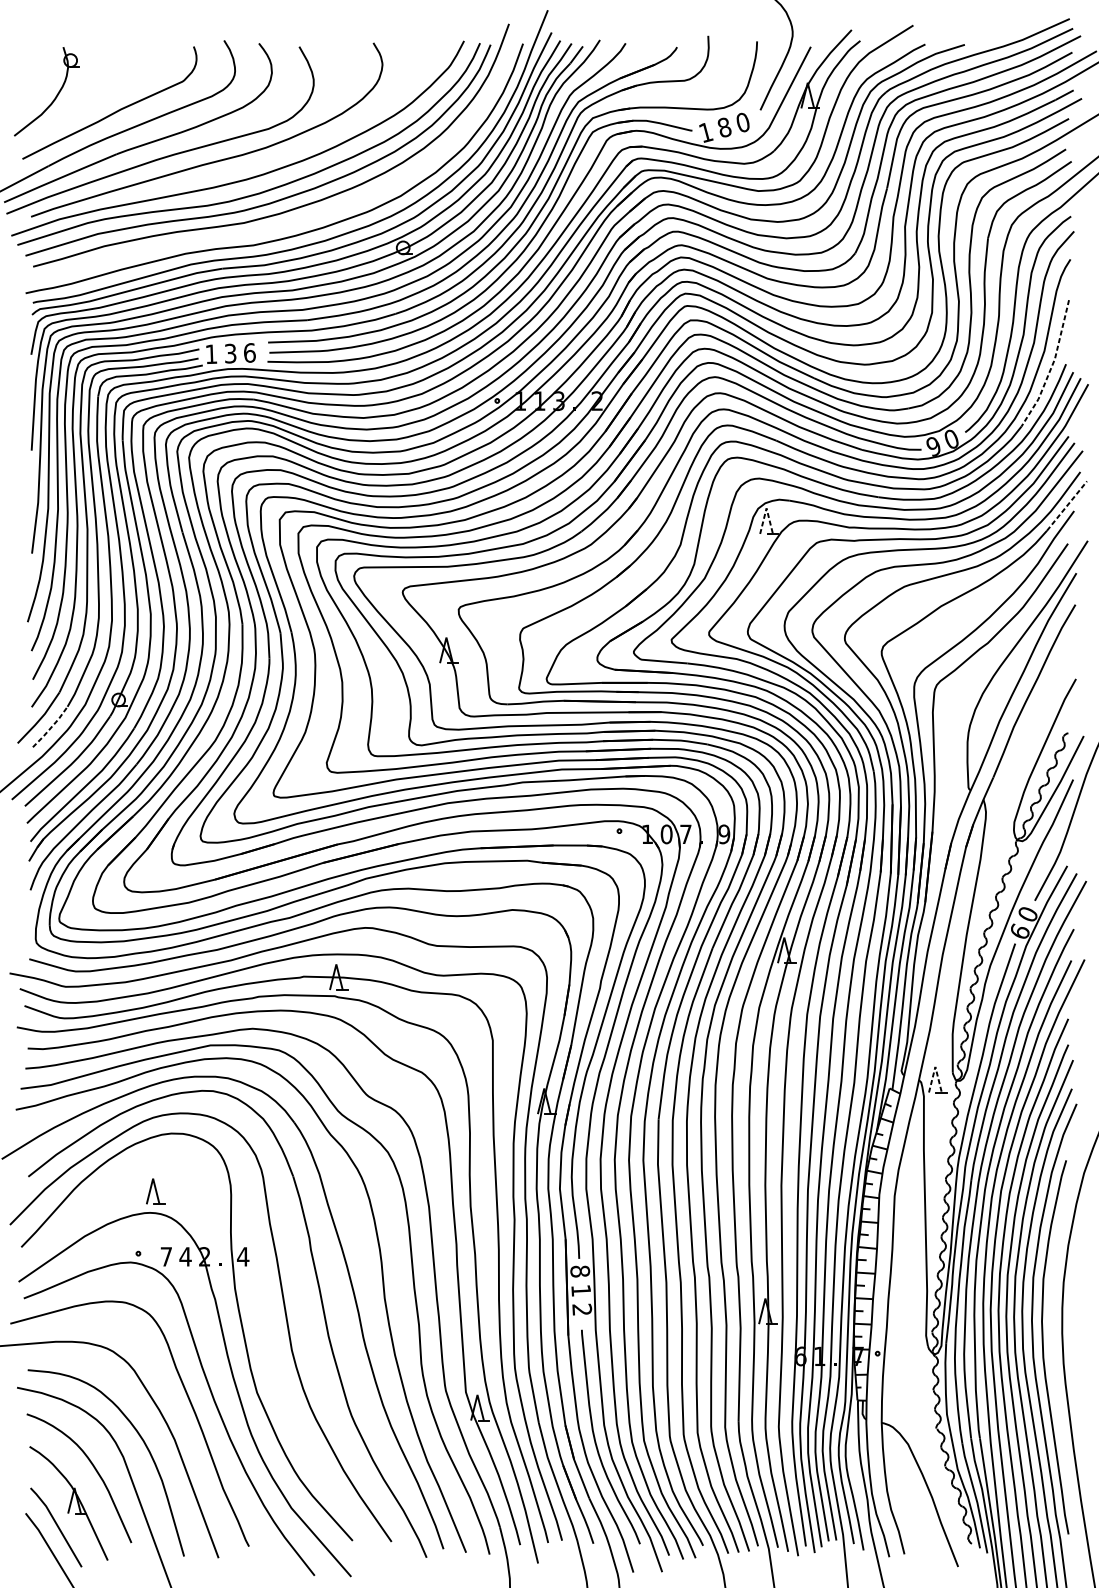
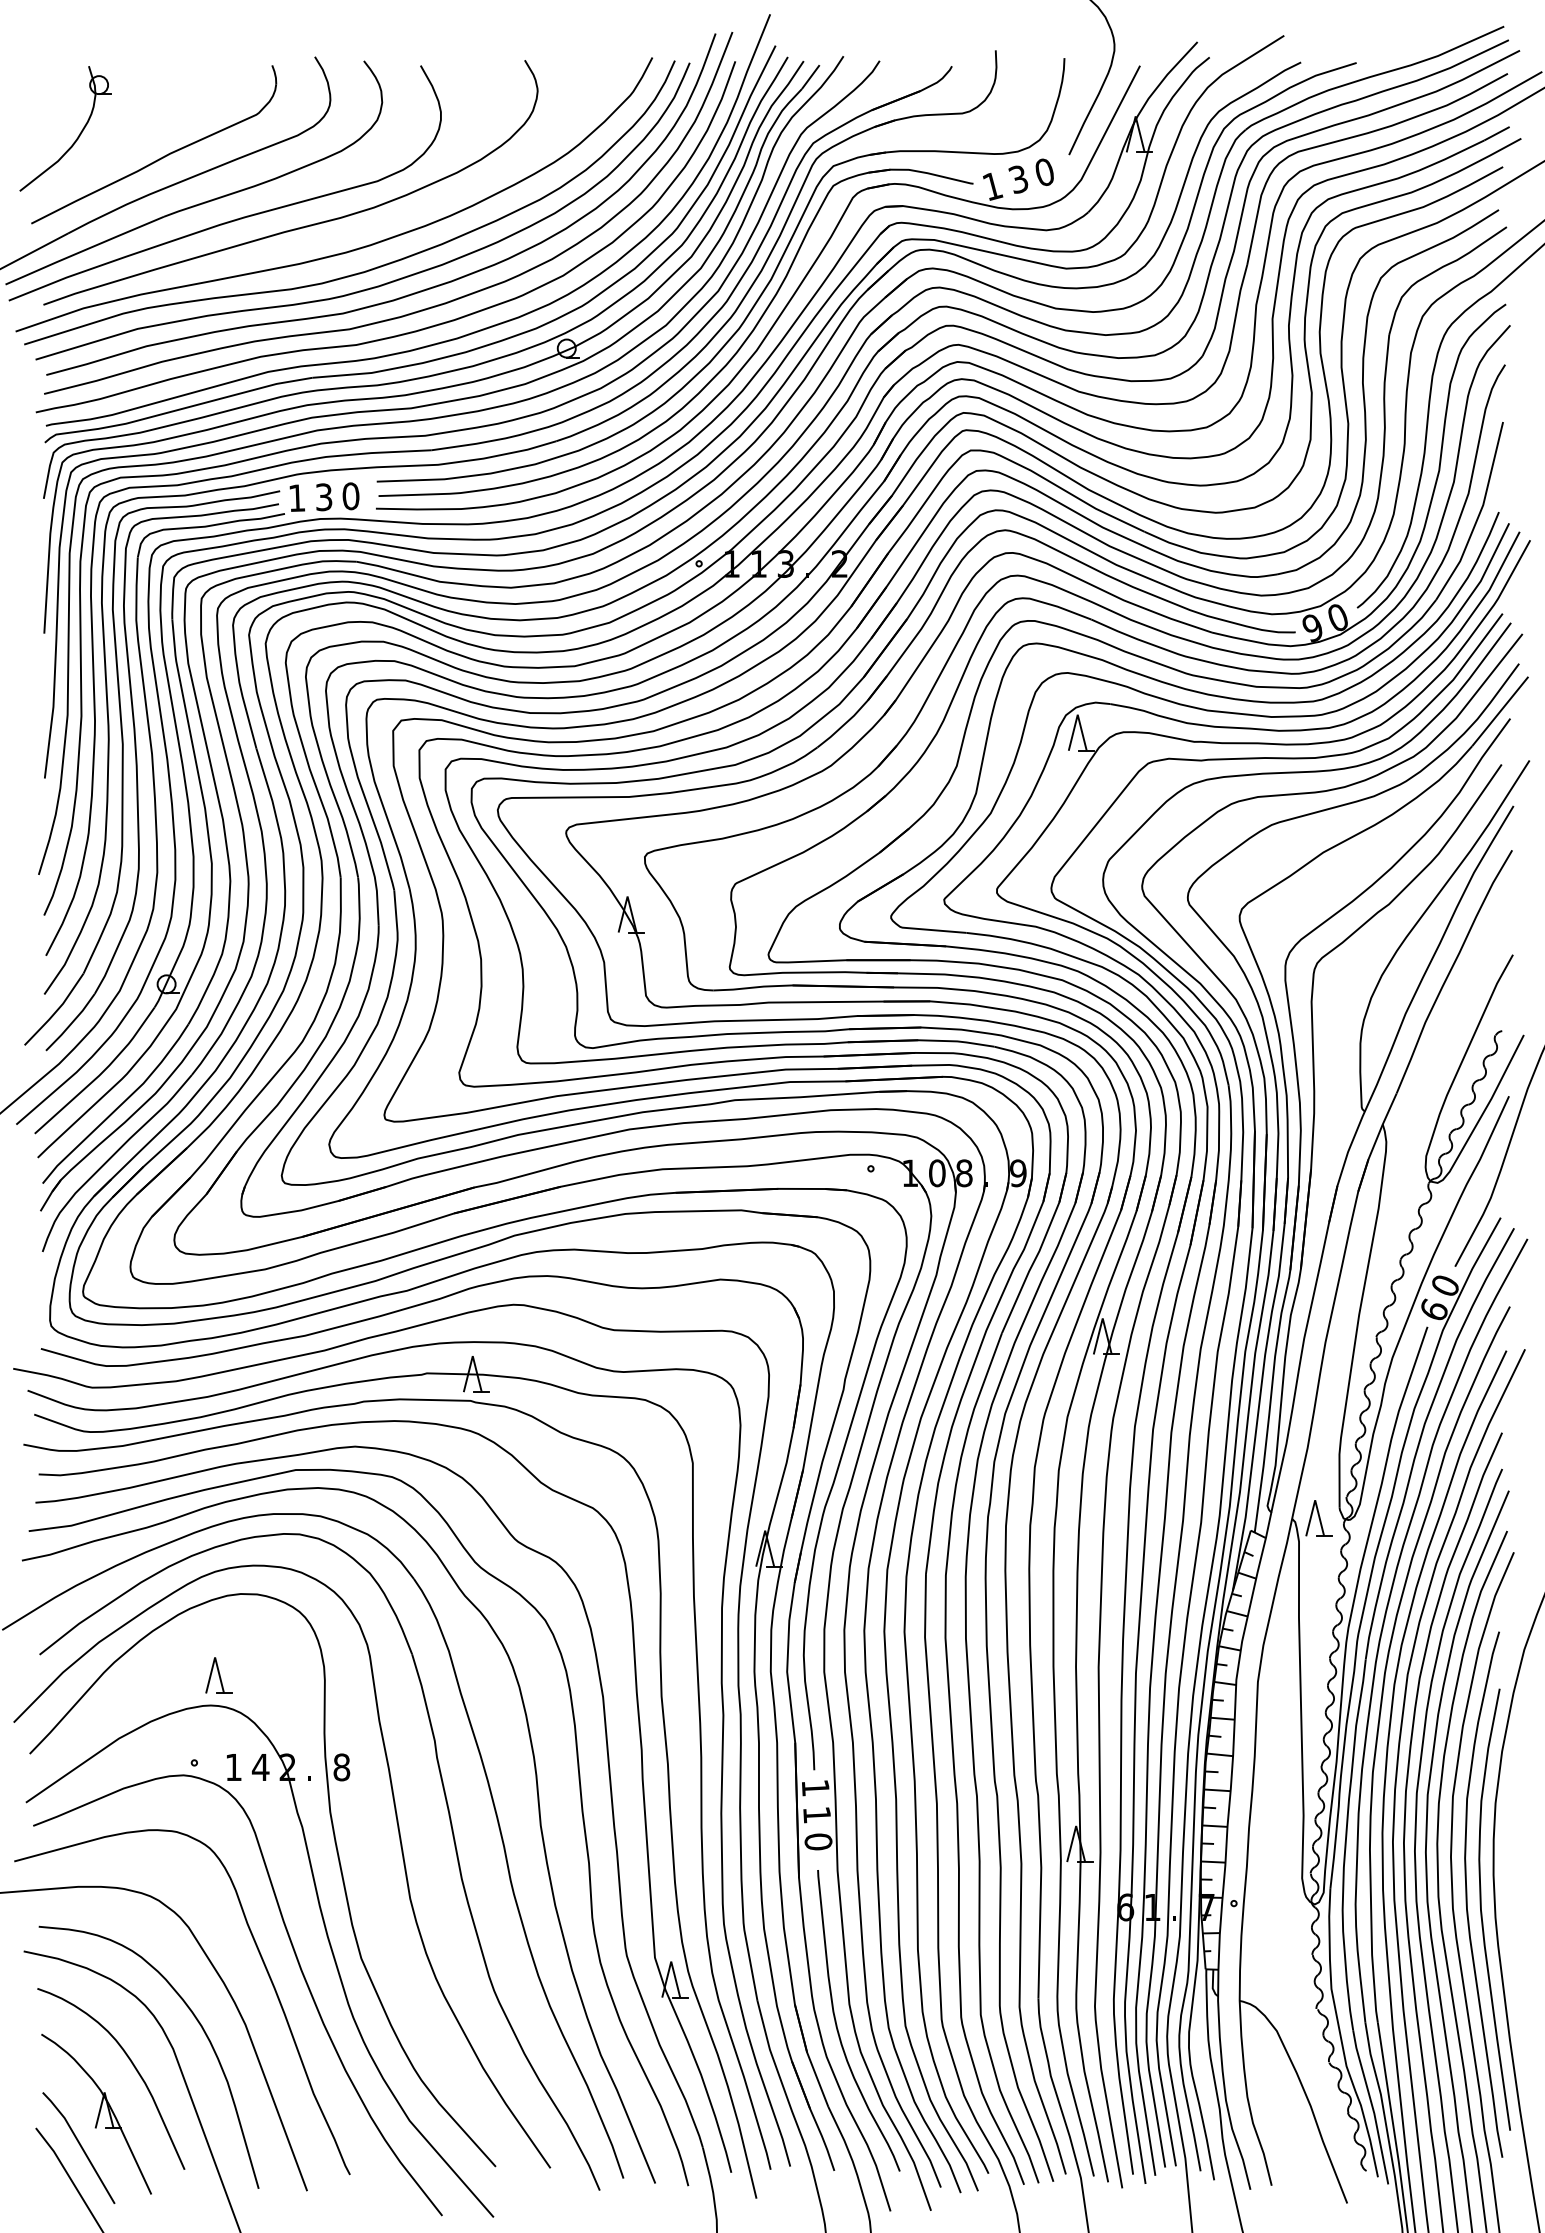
text: (724, 127) -> (1018, 179), 8 -> 3
curve: (294, 221) -> (414, 311), added
text: (249, 352) -> (350, 495), 6 -> 0
line: (1052, 366) -> (1479, 515), dashed -> solid
line: (1067, 506) -> (1500, 711), dashed -> solid
line: (766, 508) -> (1077, 714), dashed -> solid
line: (51, 727) -> (71, 1023), dashed -> solid
text: (686, 834) -> (964, 1173), 7 -> 8
line: (935, 1067) -> (1315, 1500), dashed -> solid
text: (166, 1256) -> (233, 1767), 7 -> 1
text: (243, 1256) -> (341, 1767), 4 -> 8
text: (580, 1271) -> (815, 1788), 8 -> 1
text: (582, 1309) -> (818, 1841), 2 -> 0
curve: (1054, 1360) -> (1482, 1912), added

